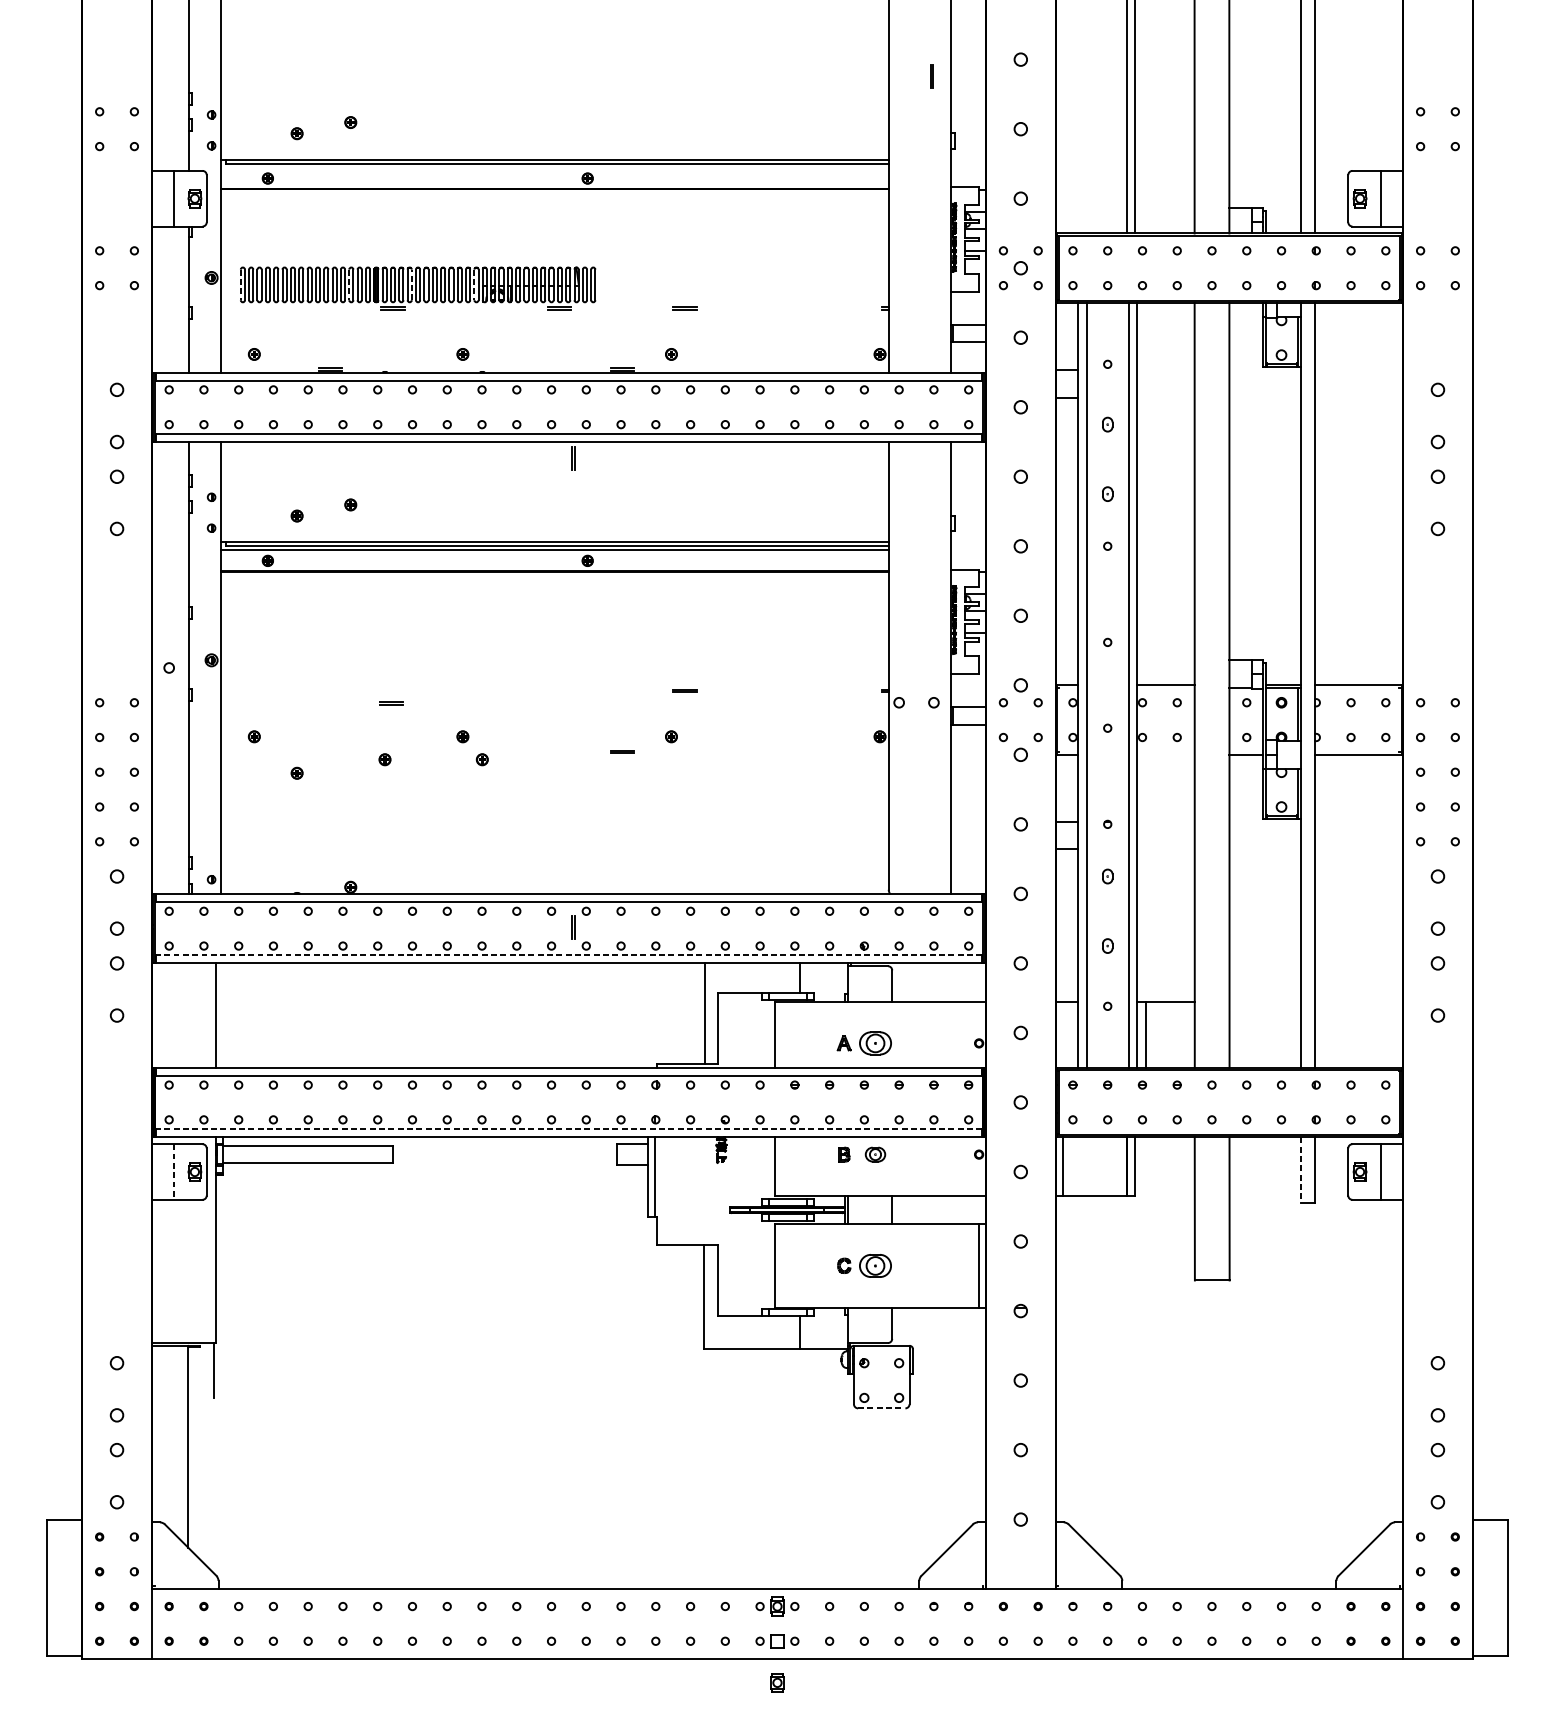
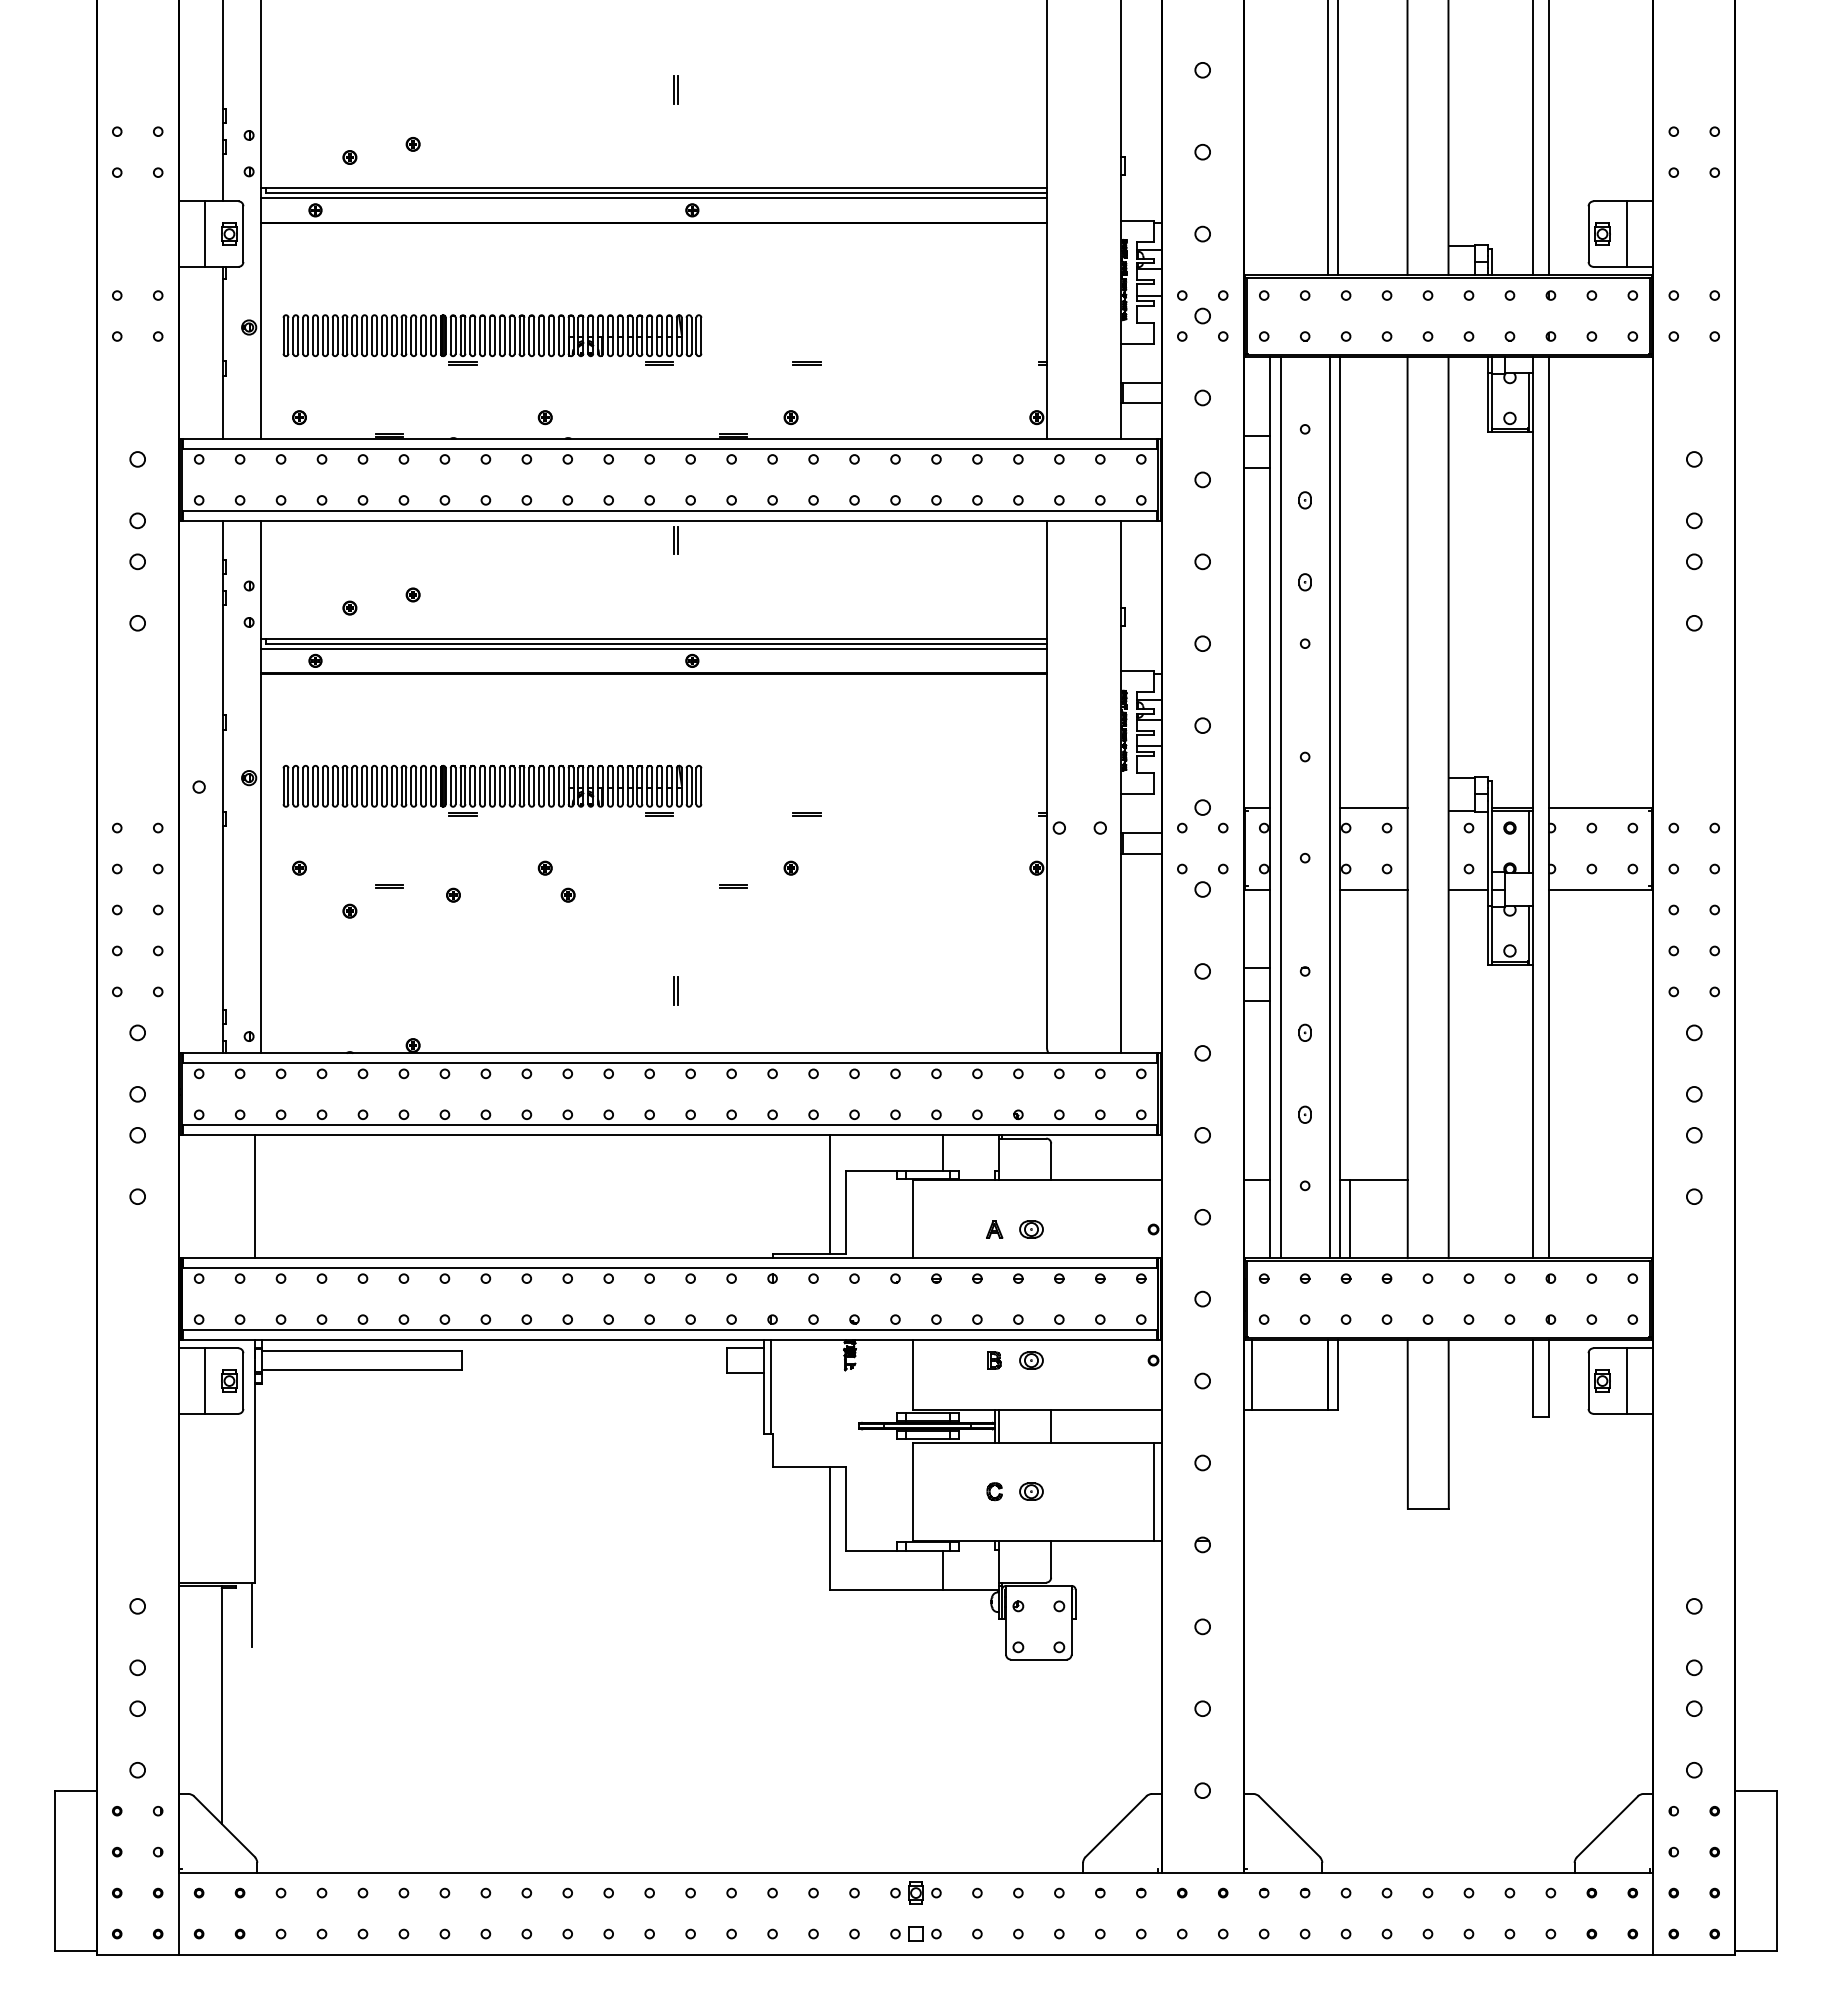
part: (931, 75) -> (675, 89), moved
line: (554, 168) -> (653, 198), added
line: (412, 284) -> (485, 335), dashed -> solid
line: (240, 285) -> (283, 336), dashed -> solid
line: (349, 285) -> (411, 336), dashed -> solid
line: (474, 285) -> (558, 336), dashed -> solid
part: (418, 670) -> (492, 790), added
line: (391, 703) -> (389, 885), moved
line: (1165, 754) -> (1373, 889), added
part: (573, 927) -> (675, 990), moved
line: (568, 955) -> (669, 1125), dashed -> solid
part: (875, 1043) -> (1031, 1229), size x0.62
line: (568, 1129) -> (669, 1330), dashed -> solid
line: (1300, 1169) -> (1532, 1378), dashed -> solid
line: (173, 1172) -> (204, 1381), dashed -> solid
part: (875, 1265) -> (1031, 1491), size x0.62
line: (881, 1408) -> (1038, 1659), dashed -> solid
part: (777, 1682) -> (915, 1982), removed

